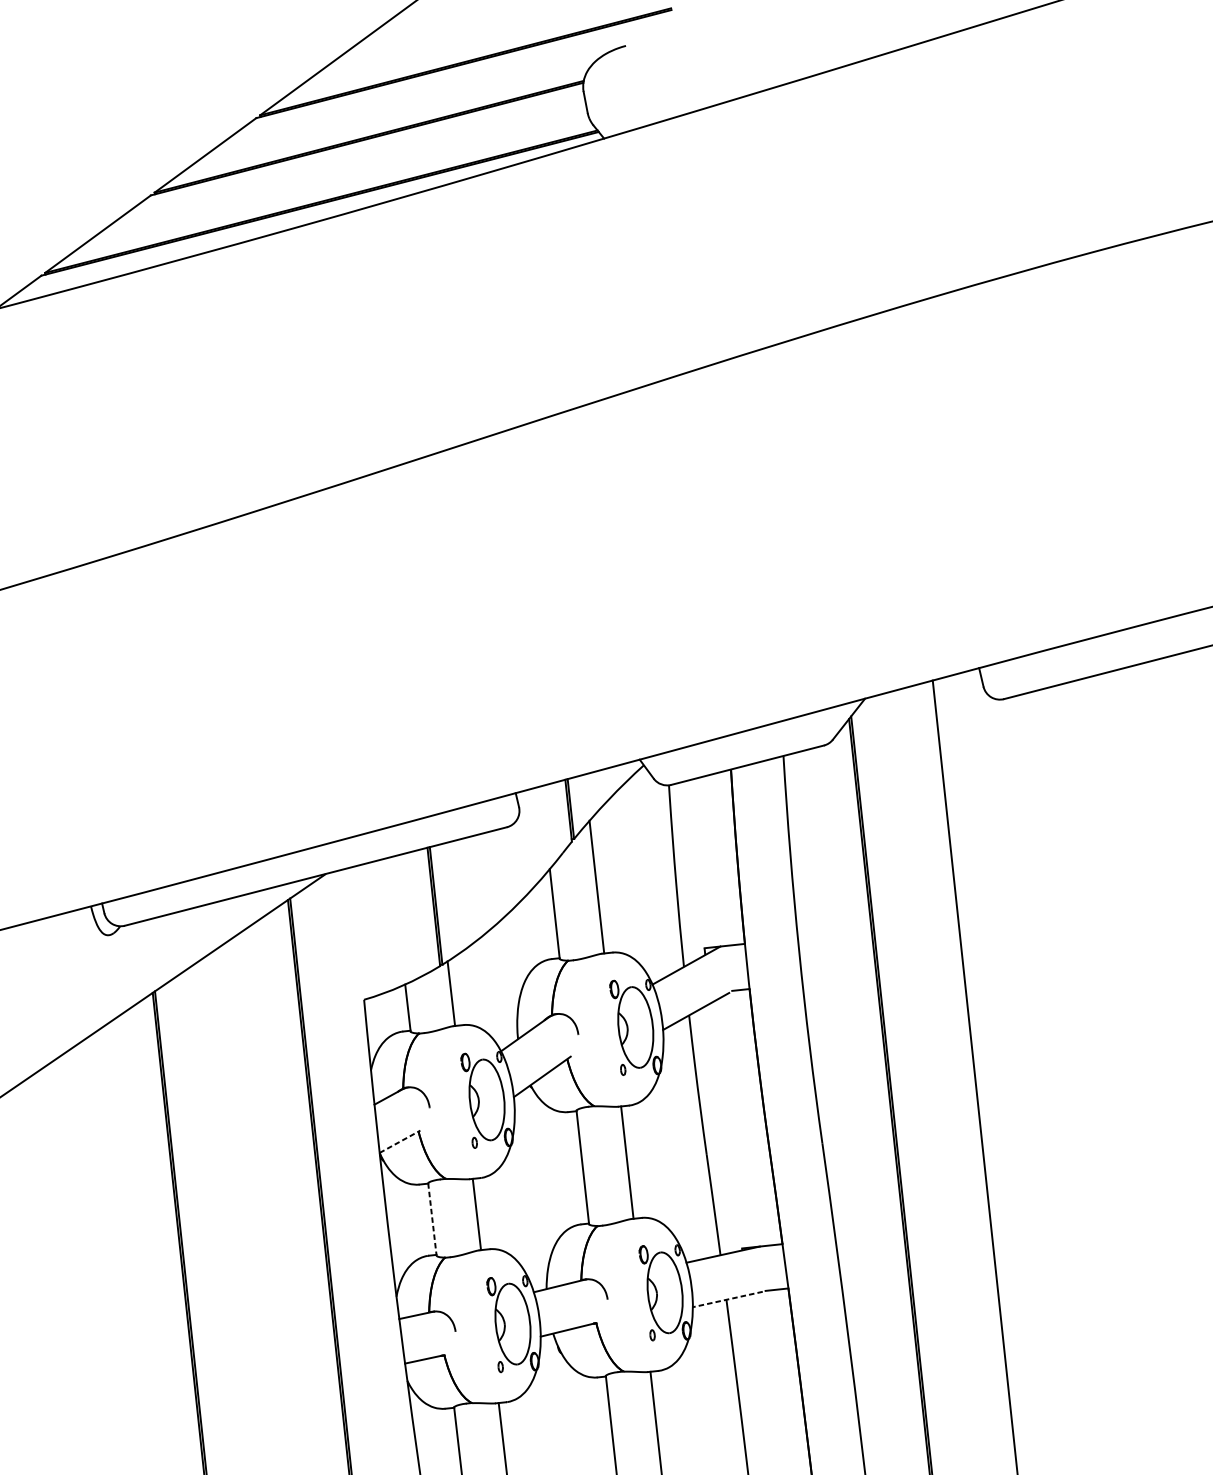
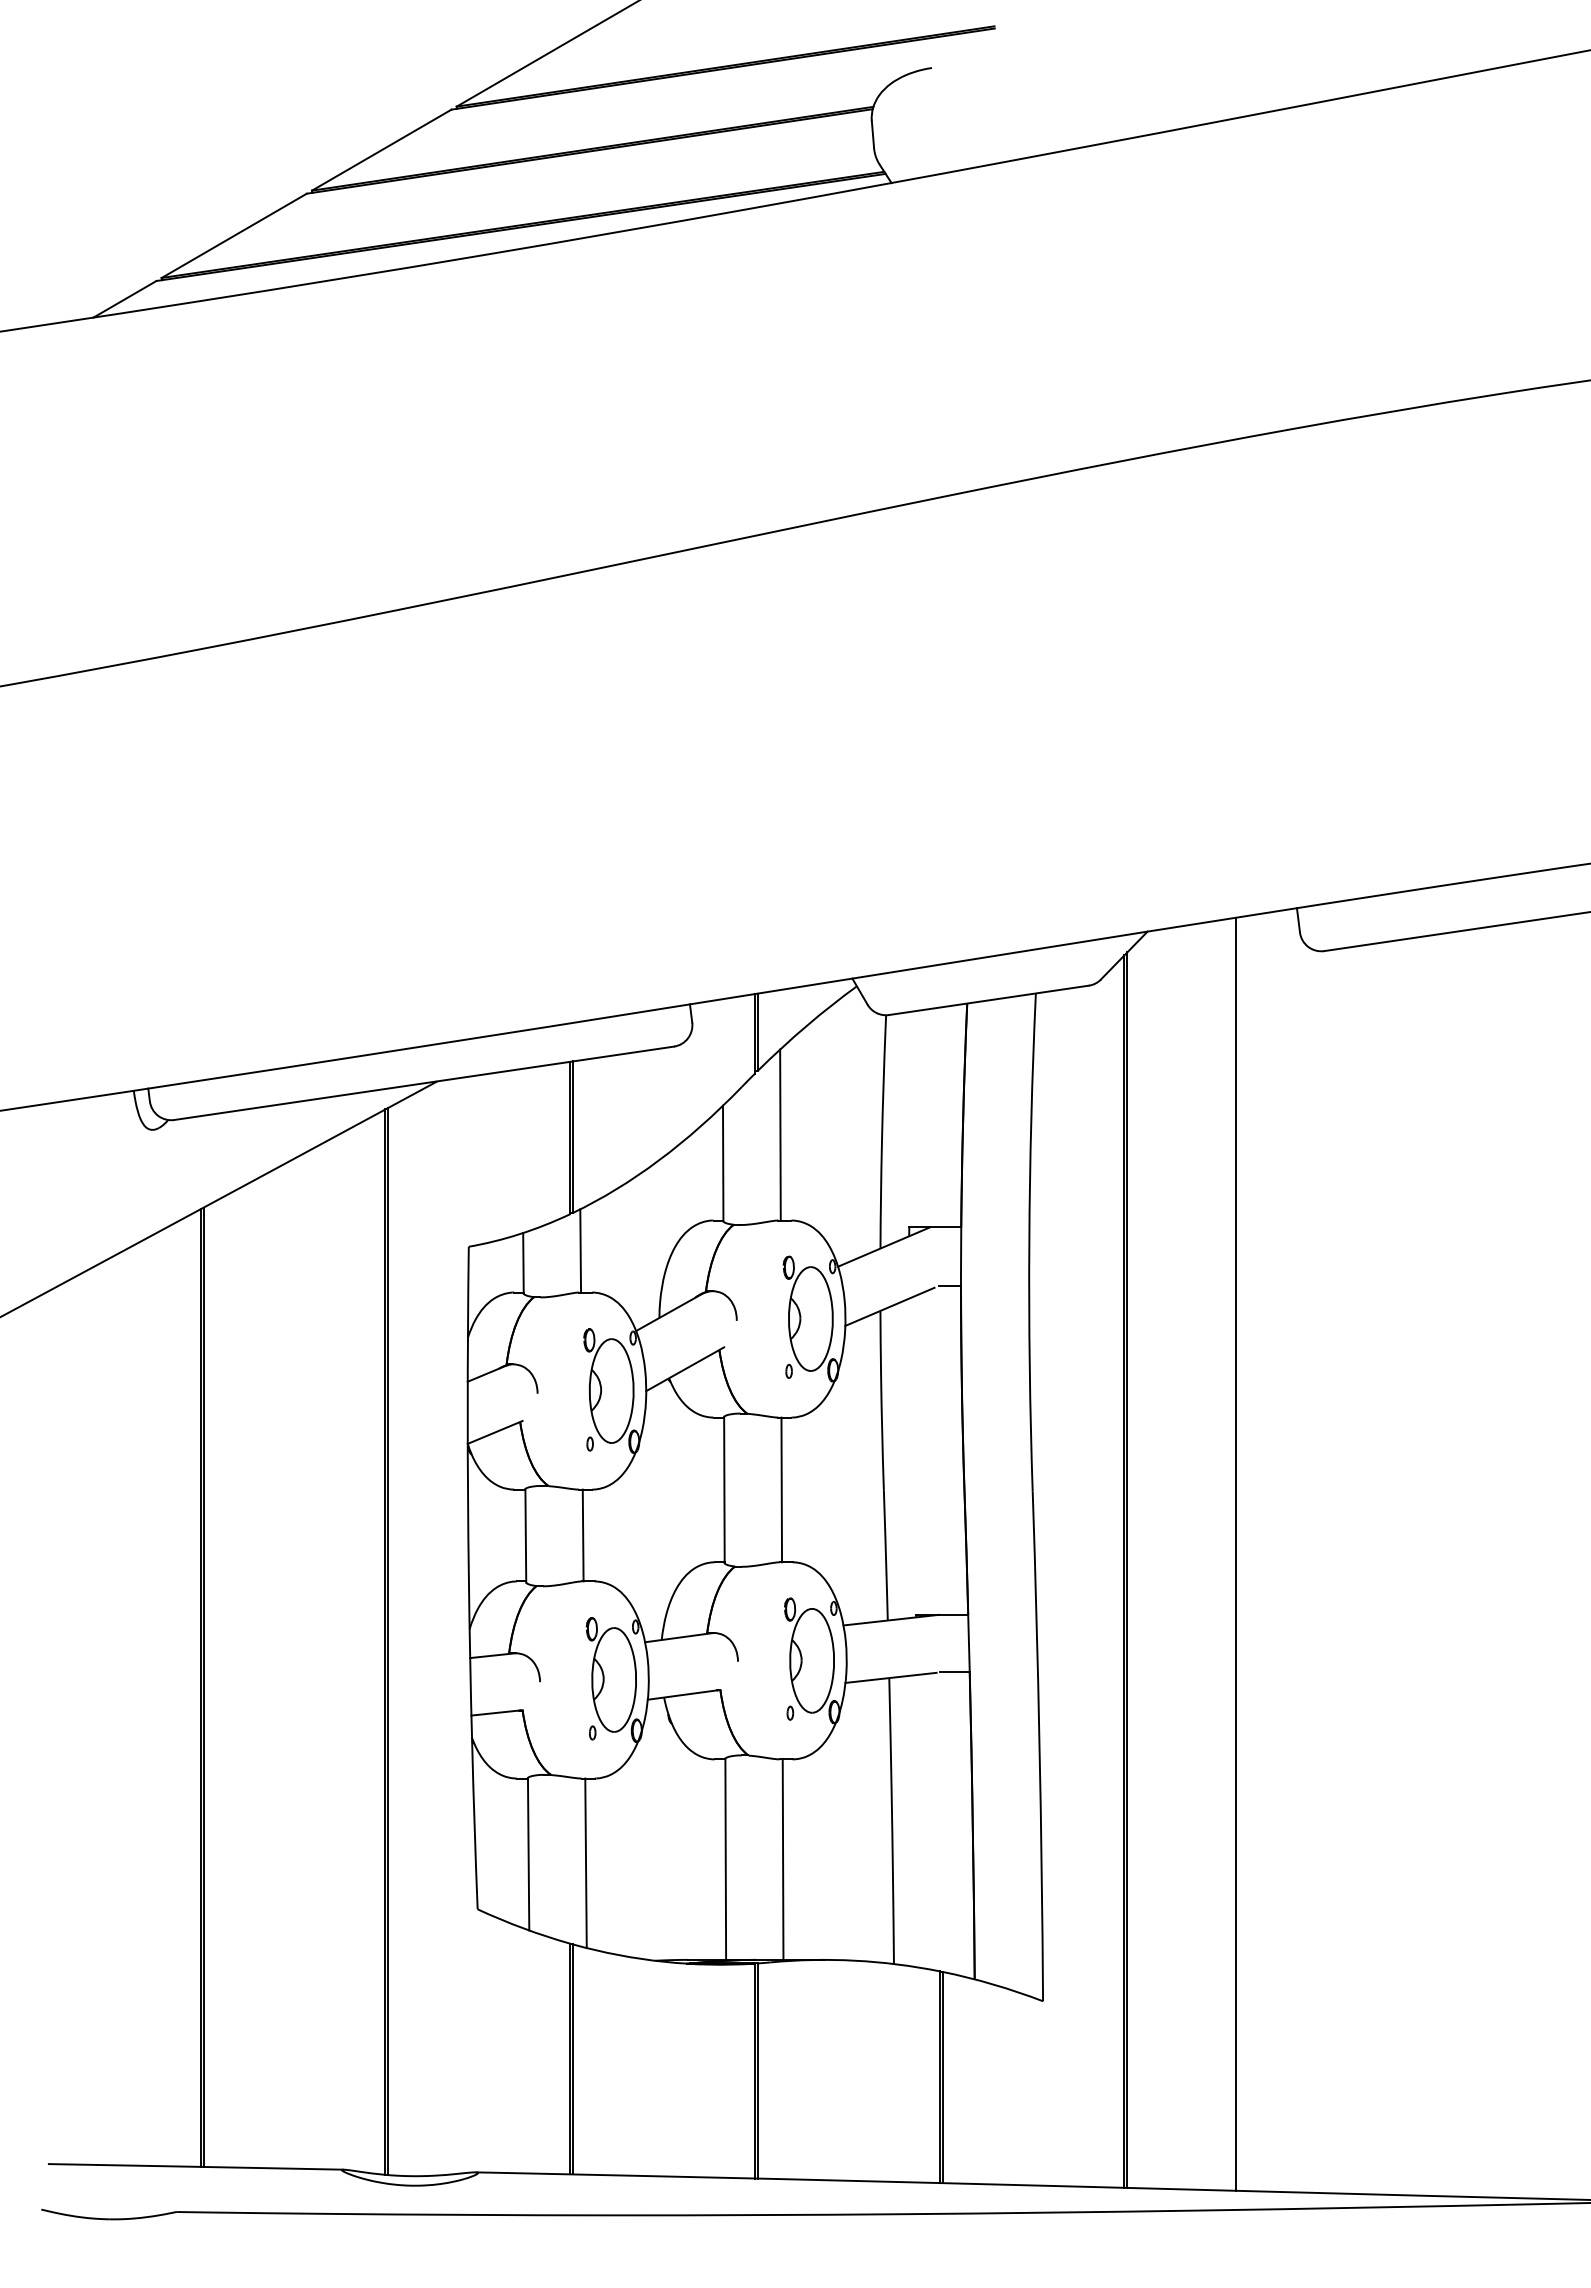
line: (400, 1141) -> (495, 1432), dashed -> solid
line: (432, 1219) -> (525, 1535), dashed -> solid
line: (728, 1299) -> (891, 1677), dashed -> solid

